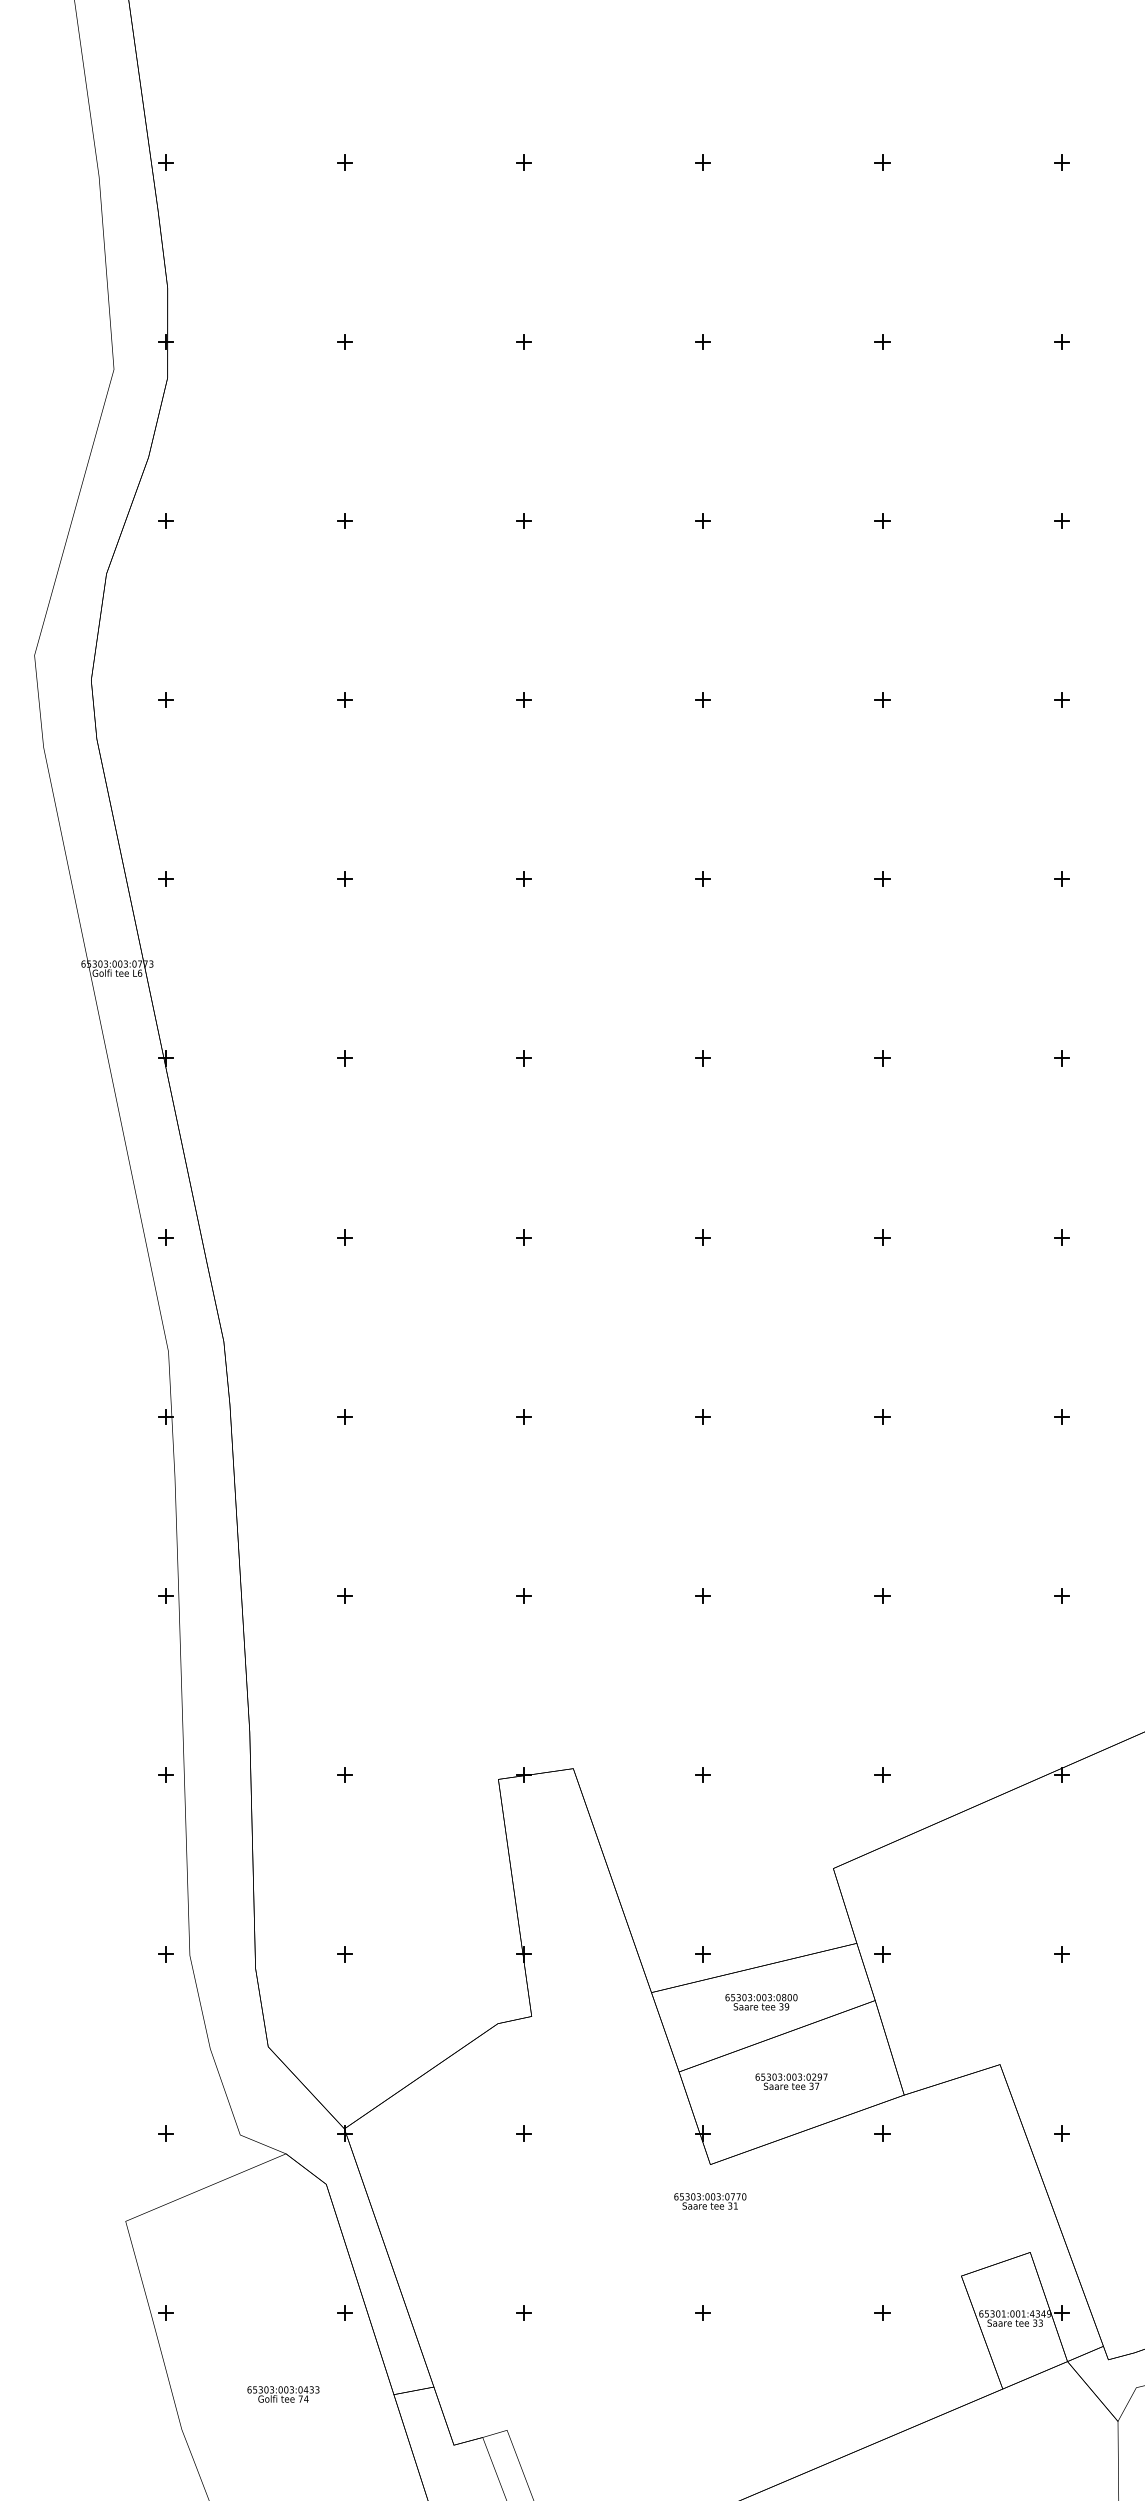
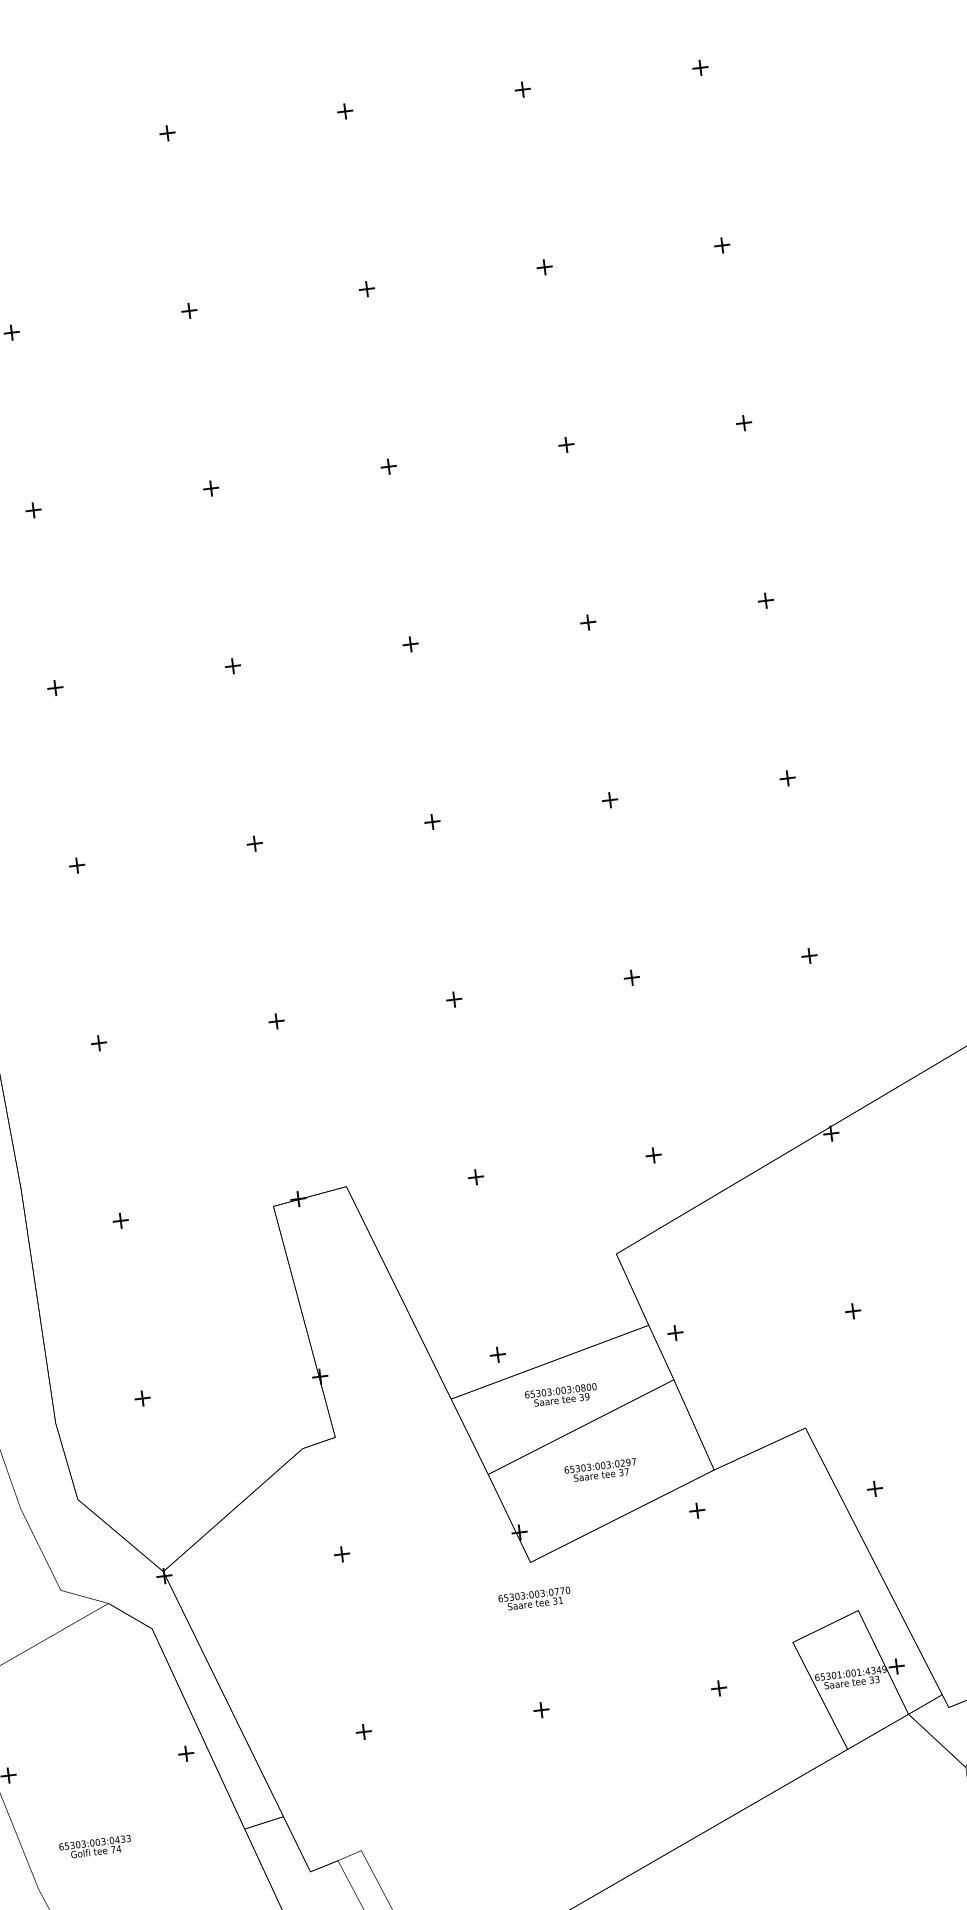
text: (283, 2394) -> (95, 1847), moved

